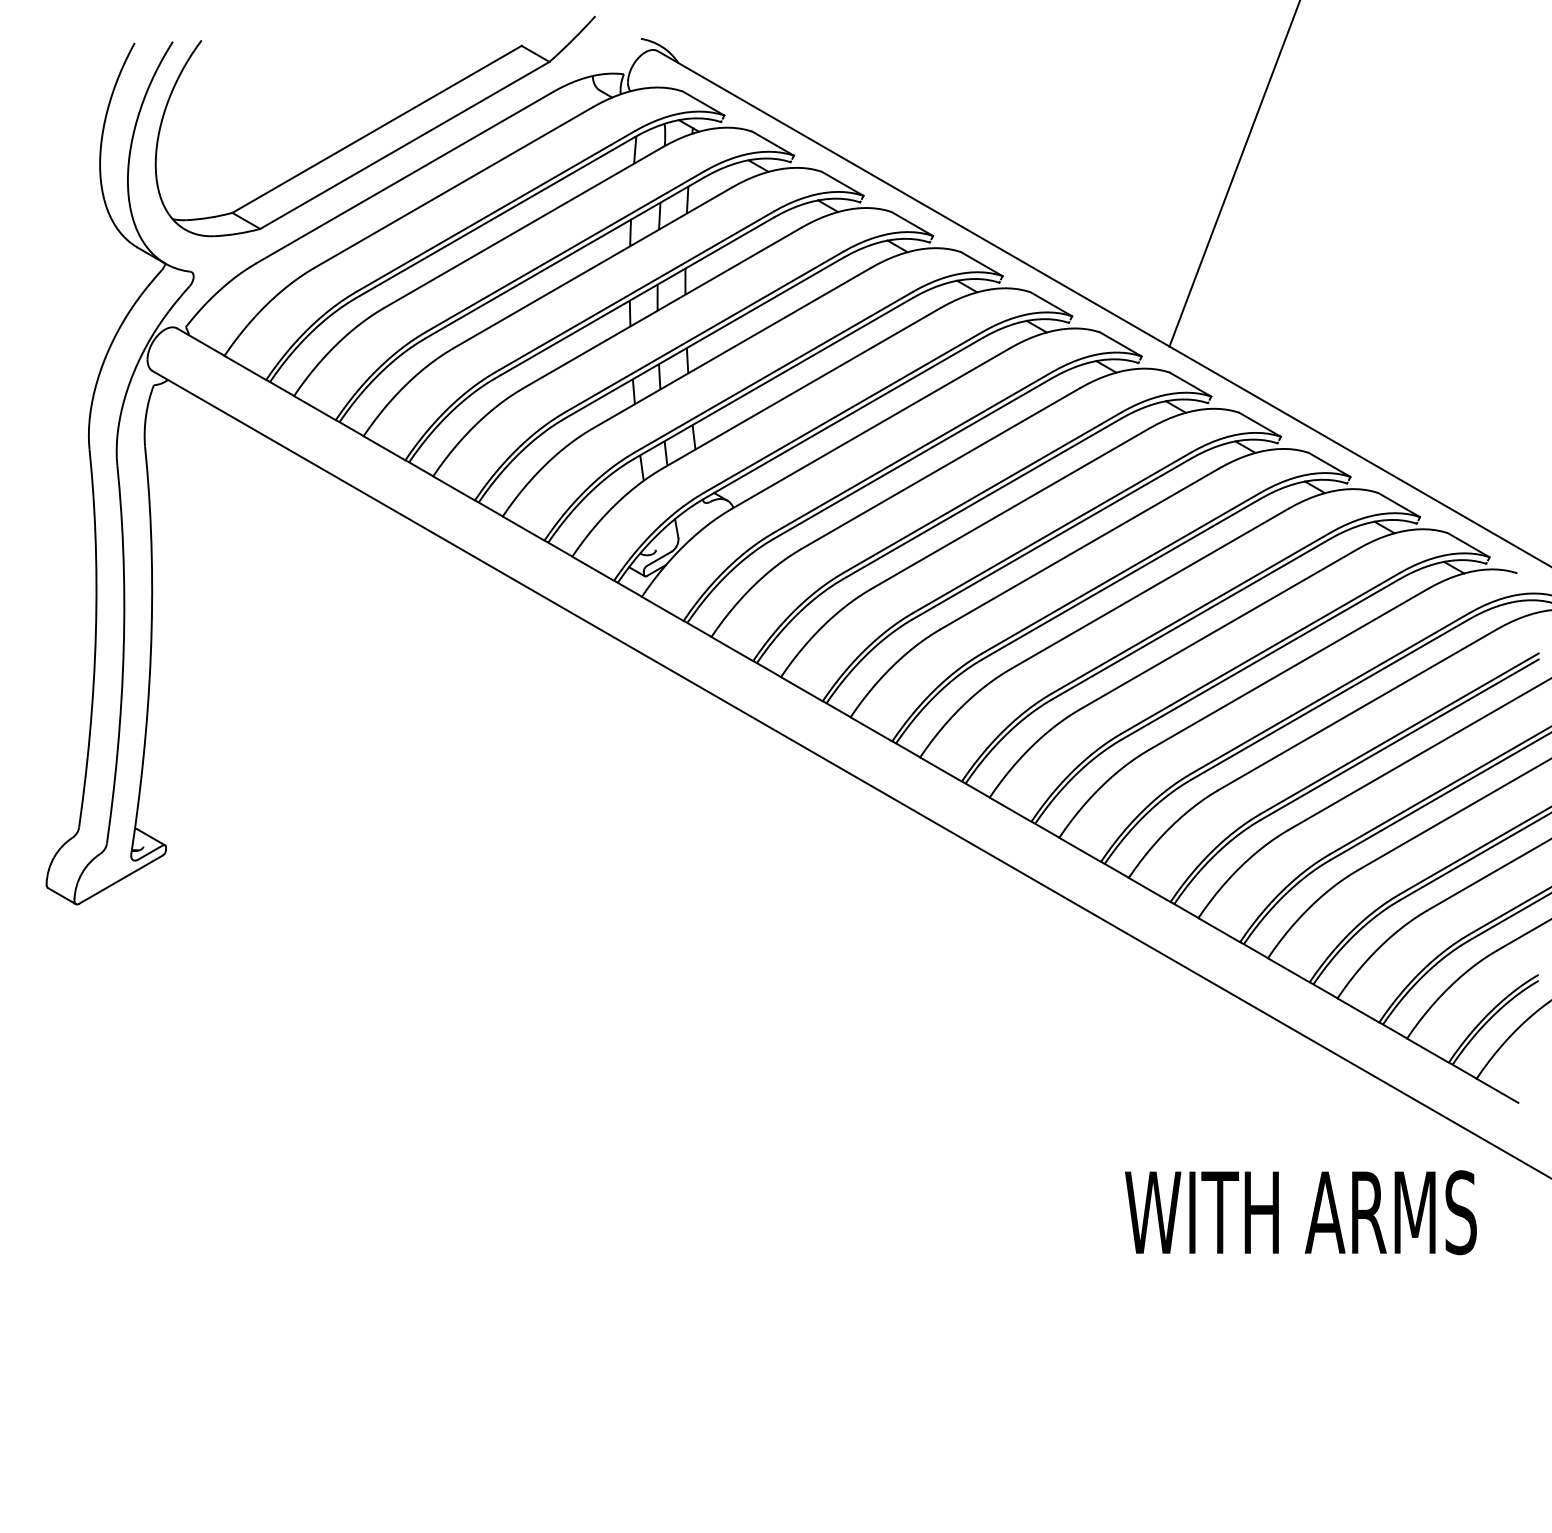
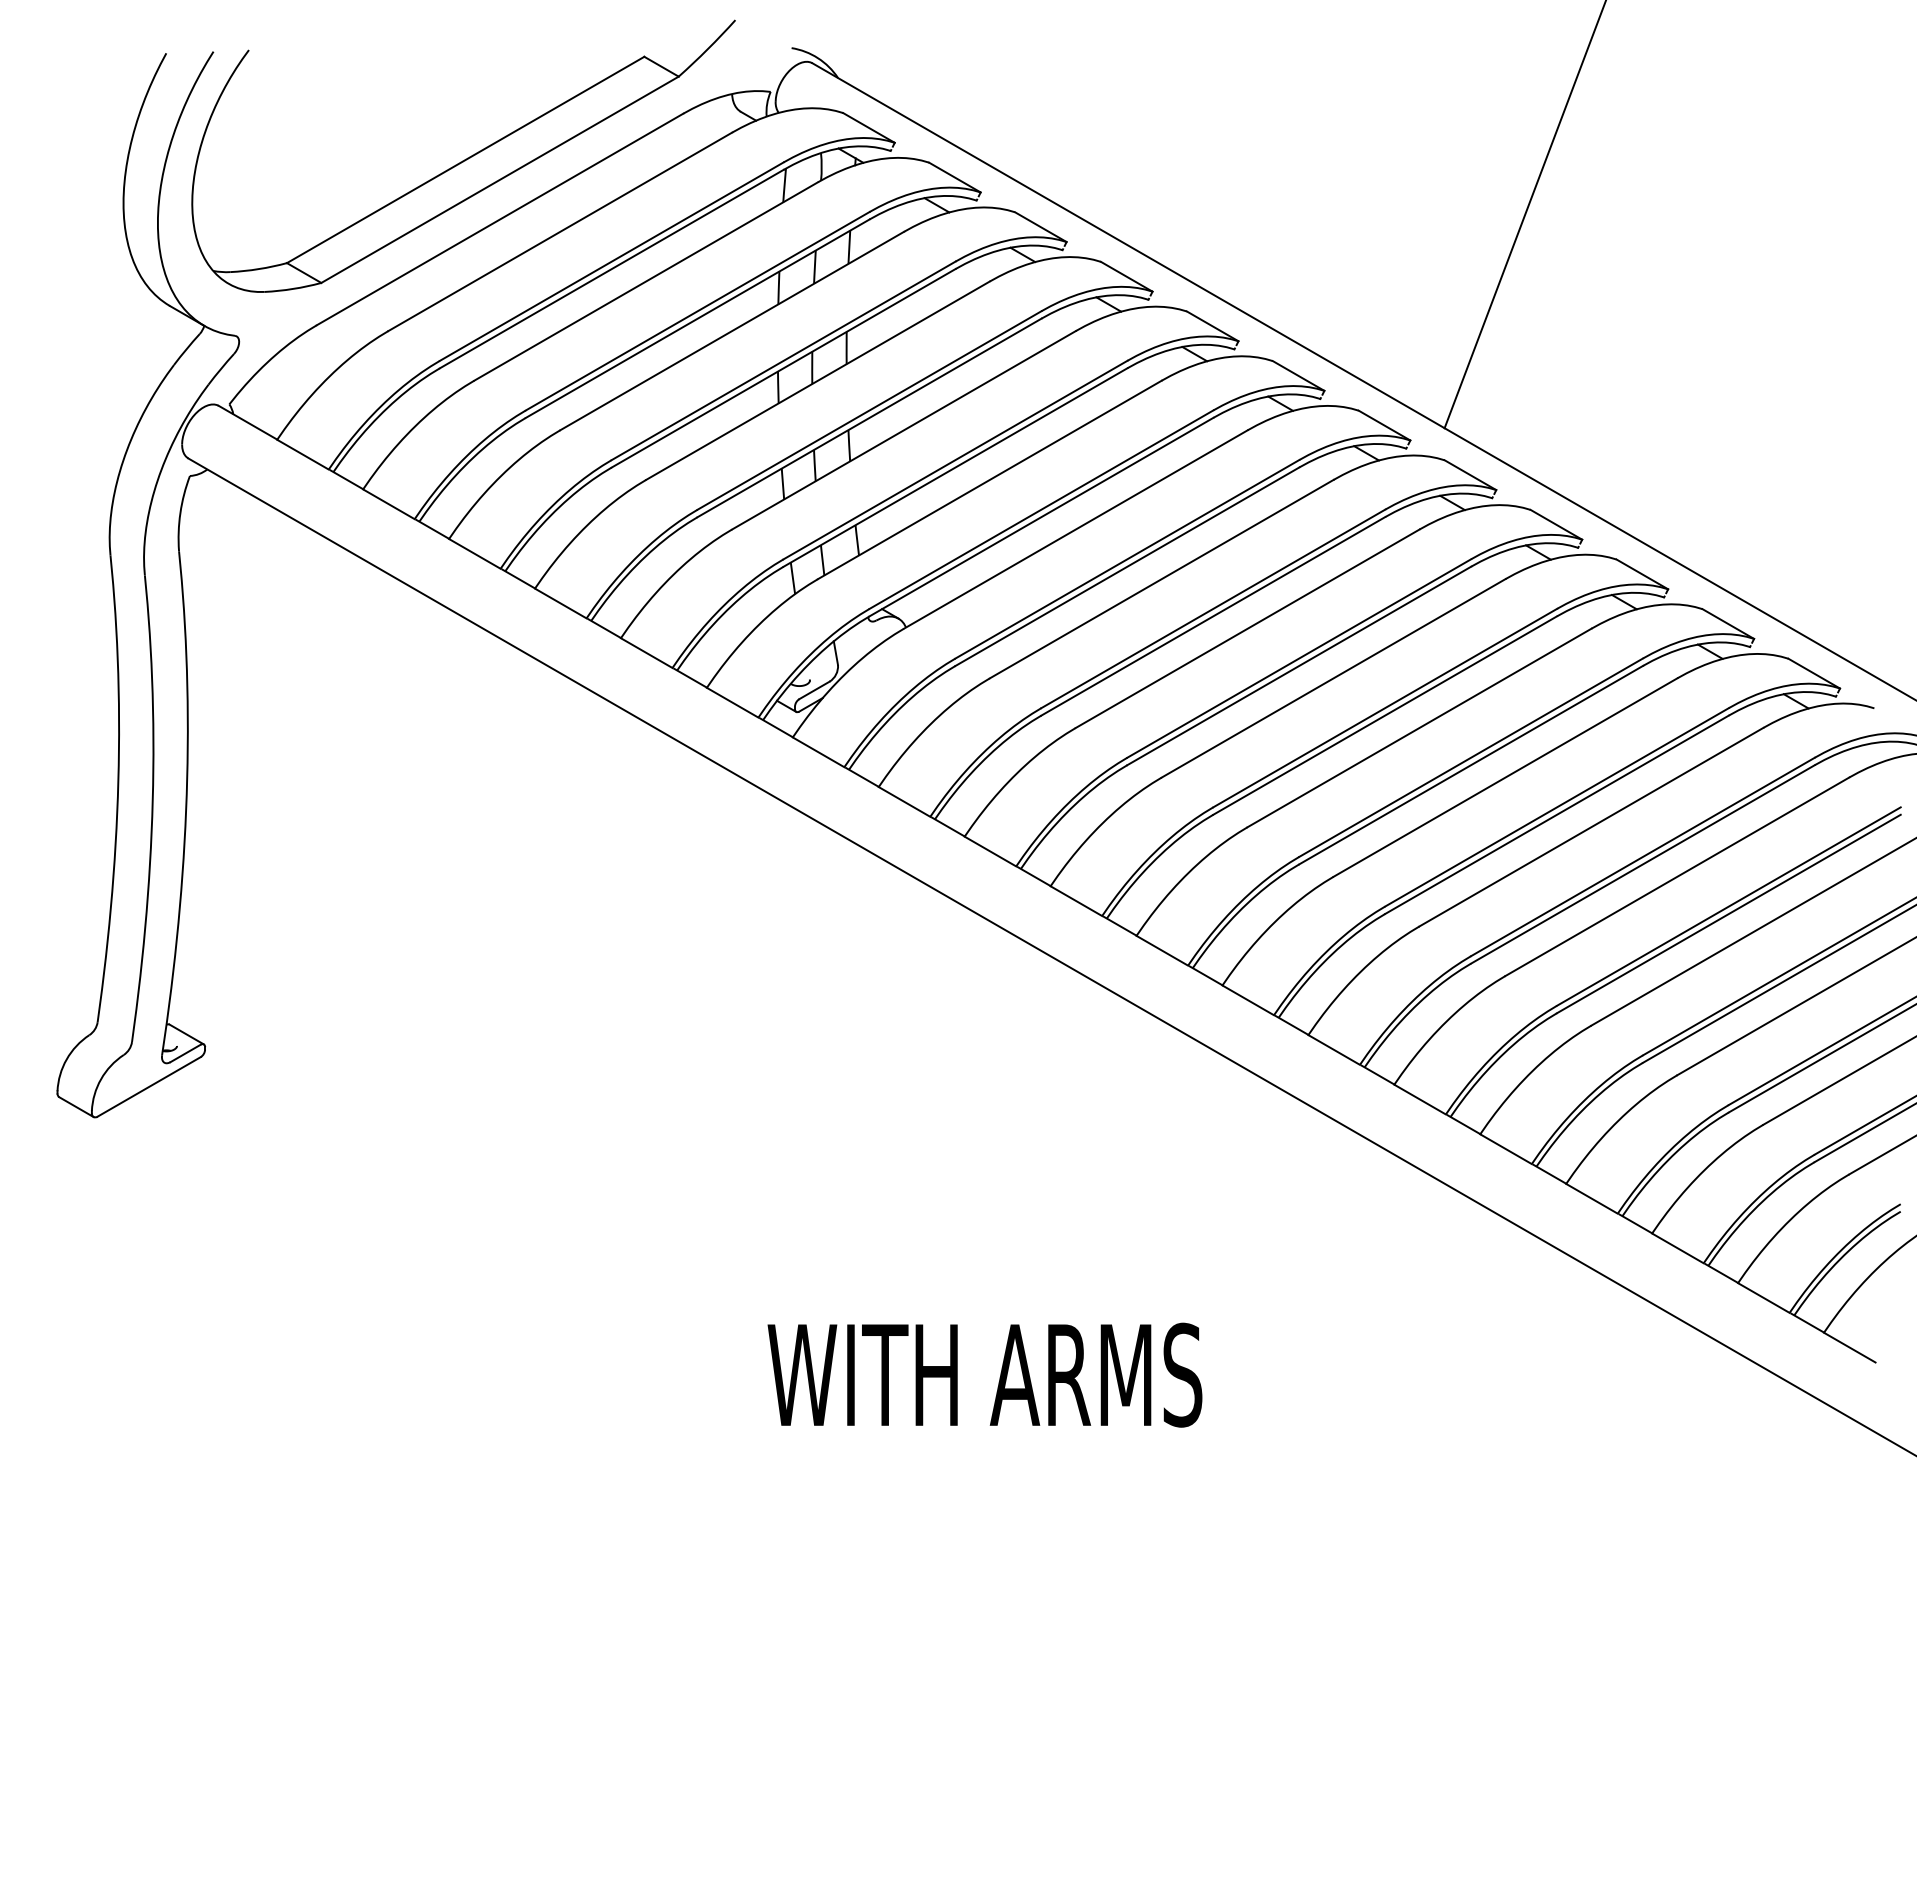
text: (1300, 1212) -> (984, 1374), moved

